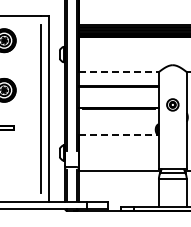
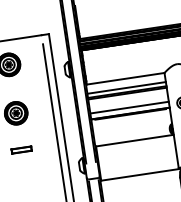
line: (119, 72) -> (126, 79), dashed -> solid
line: (118, 81) -> (126, 88), added
line: (118, 101) -> (129, 107), added
line: (119, 135) -> (135, 140), dashed -> solid

